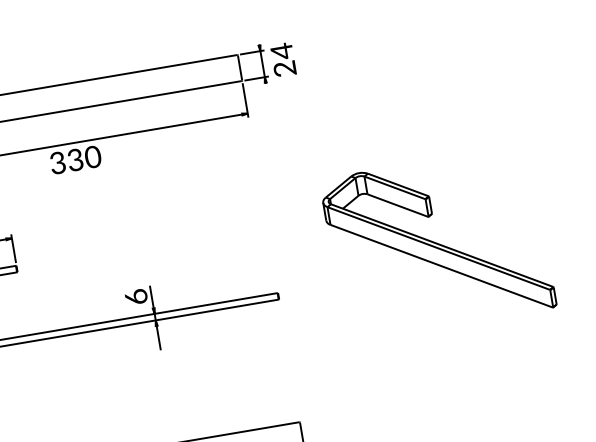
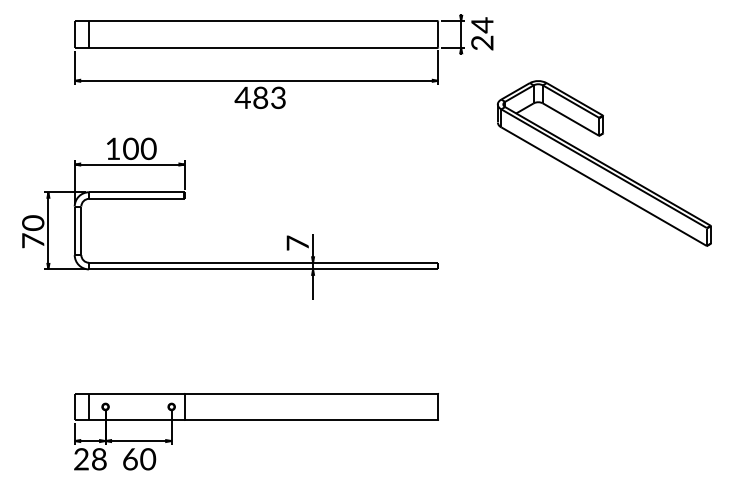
text: (75, 159) -> (260, 97), 330 -> 483
part: (438, 243) -> (604, 163), moved
text: (135, 296) -> (297, 242), 6 -> 7

